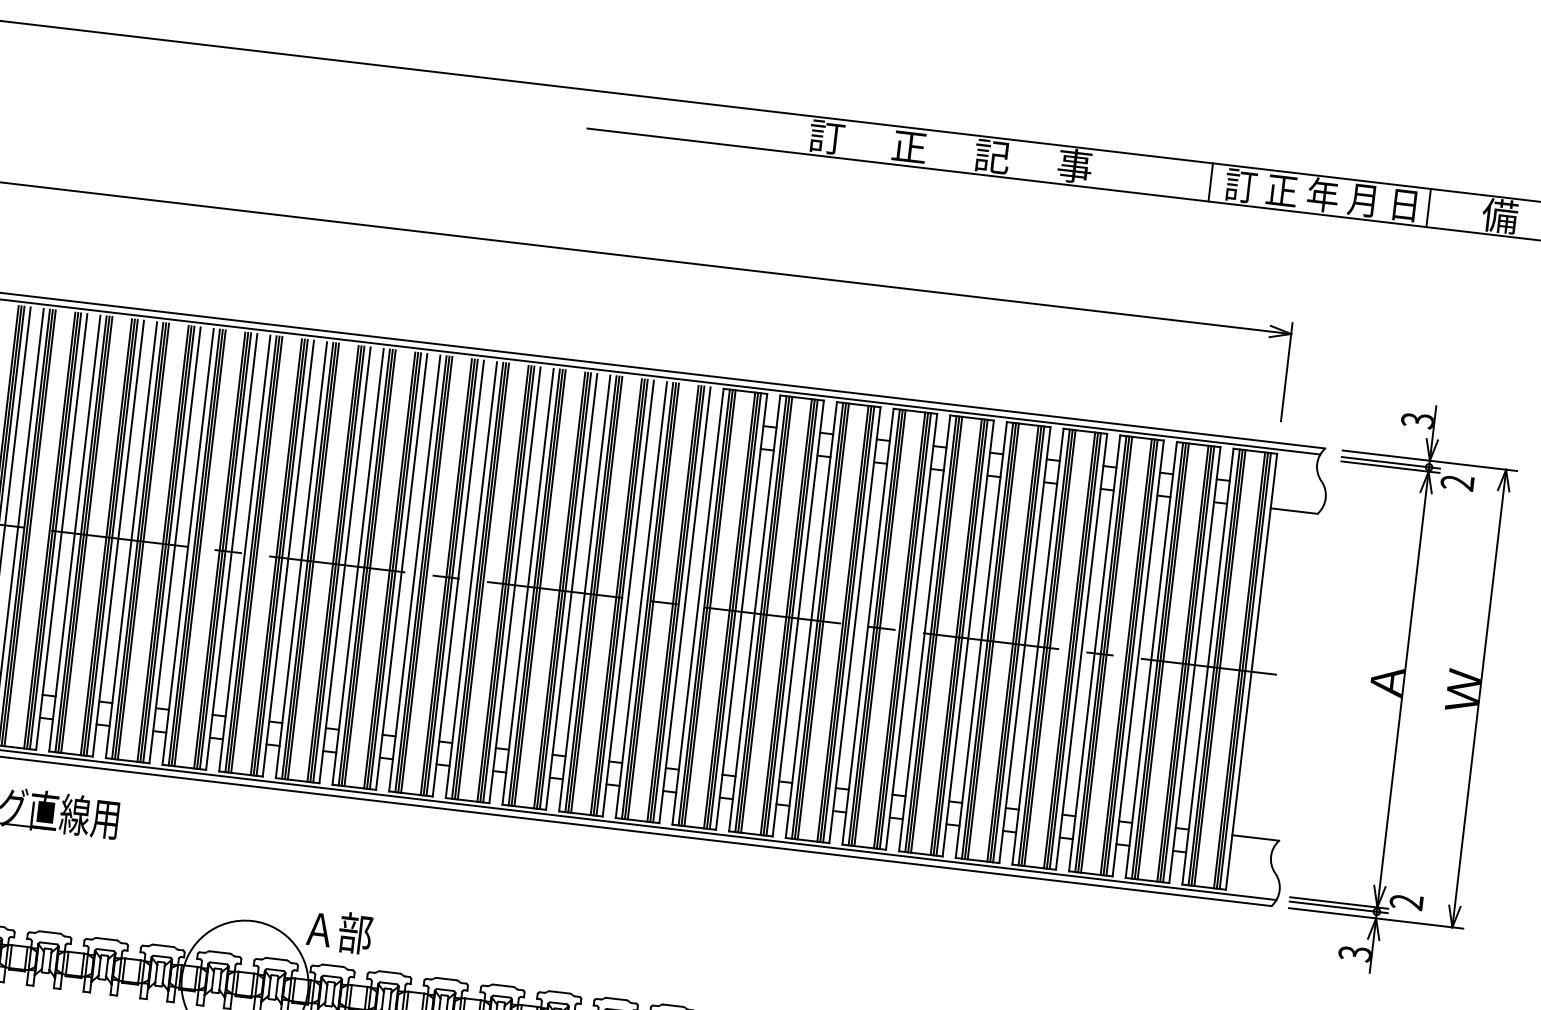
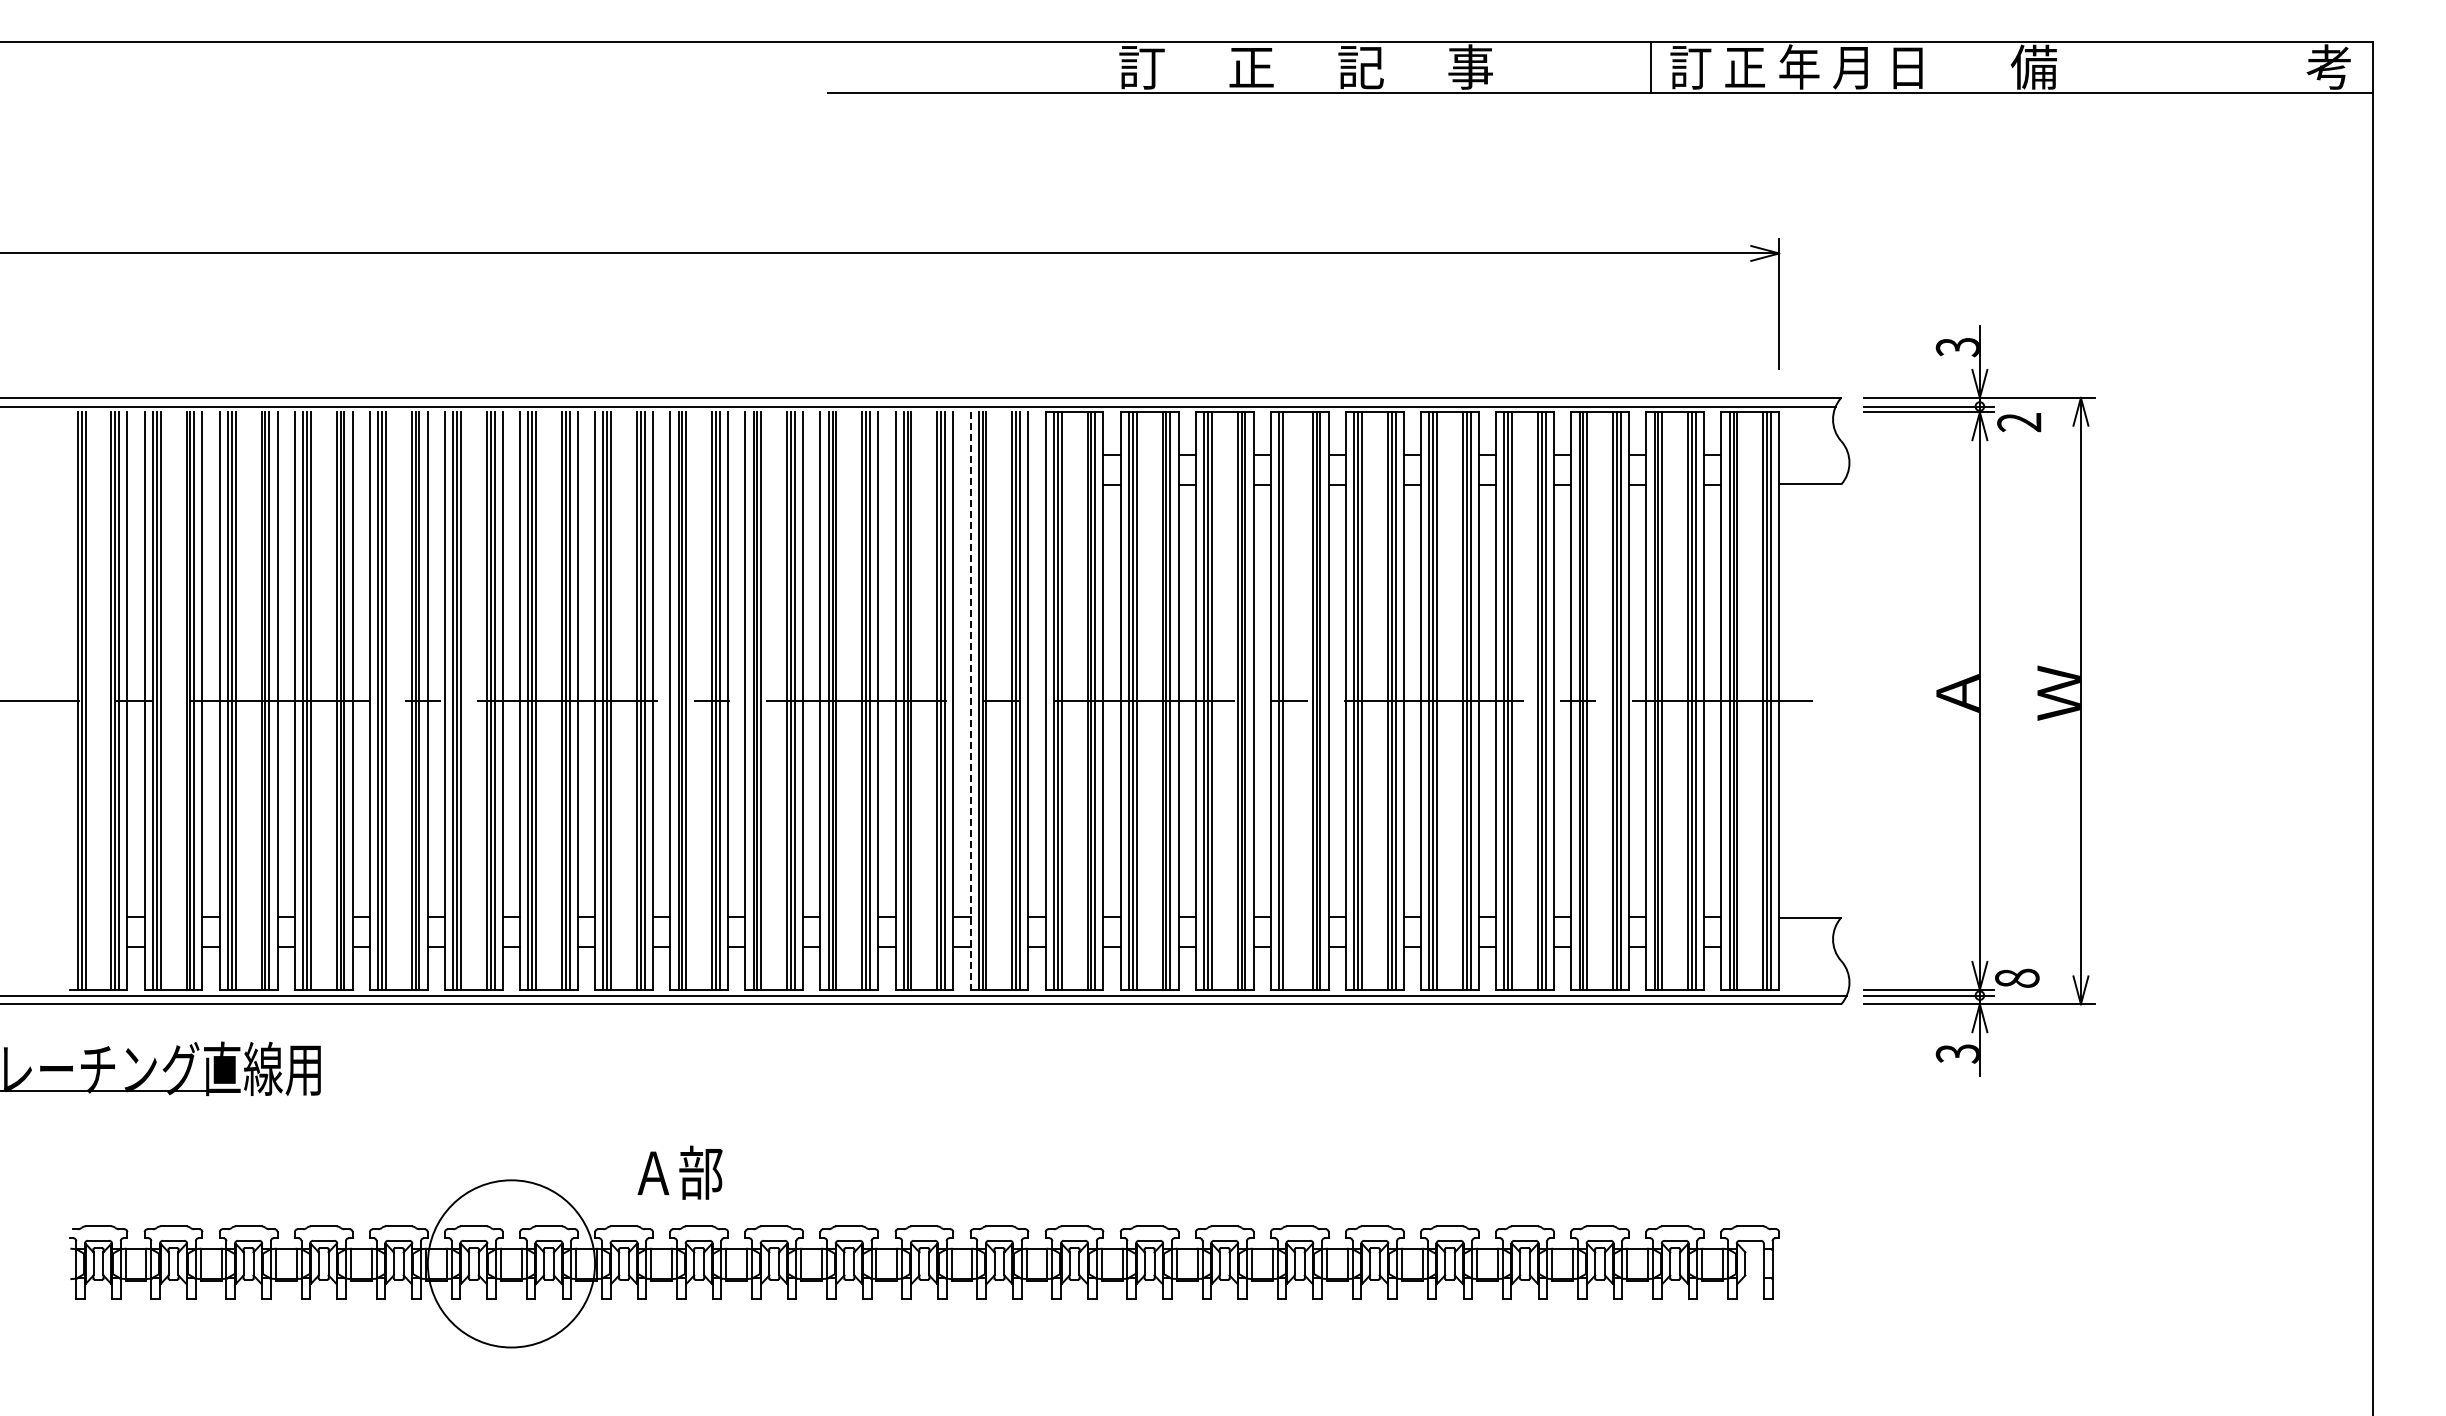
line: (1428, 207) -> (1939, 67), removed
line: (641, 600) -> (970, 701), solid -> dashed
line: (879, 627) -> (1286, 700), removed
text: (1406, 901) -> (2017, 977), 2 -> 8
text: (339, 931) -> (679, 1172), moved

